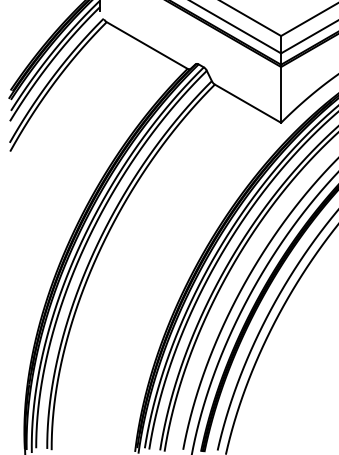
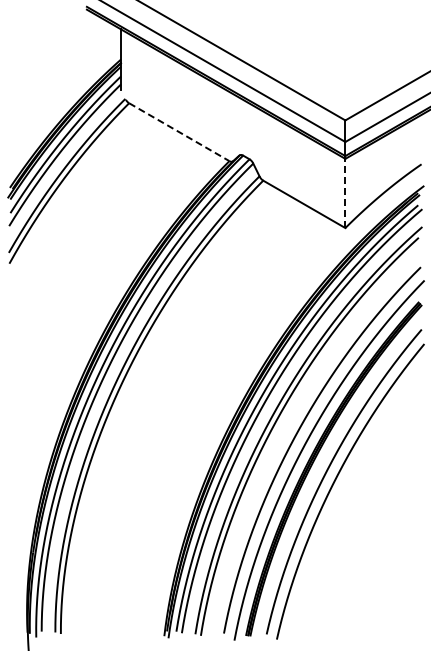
line: (147, 45) -> (179, 132), solid -> dashed
line: (281, 94) -> (345, 193), solid -> dashed

